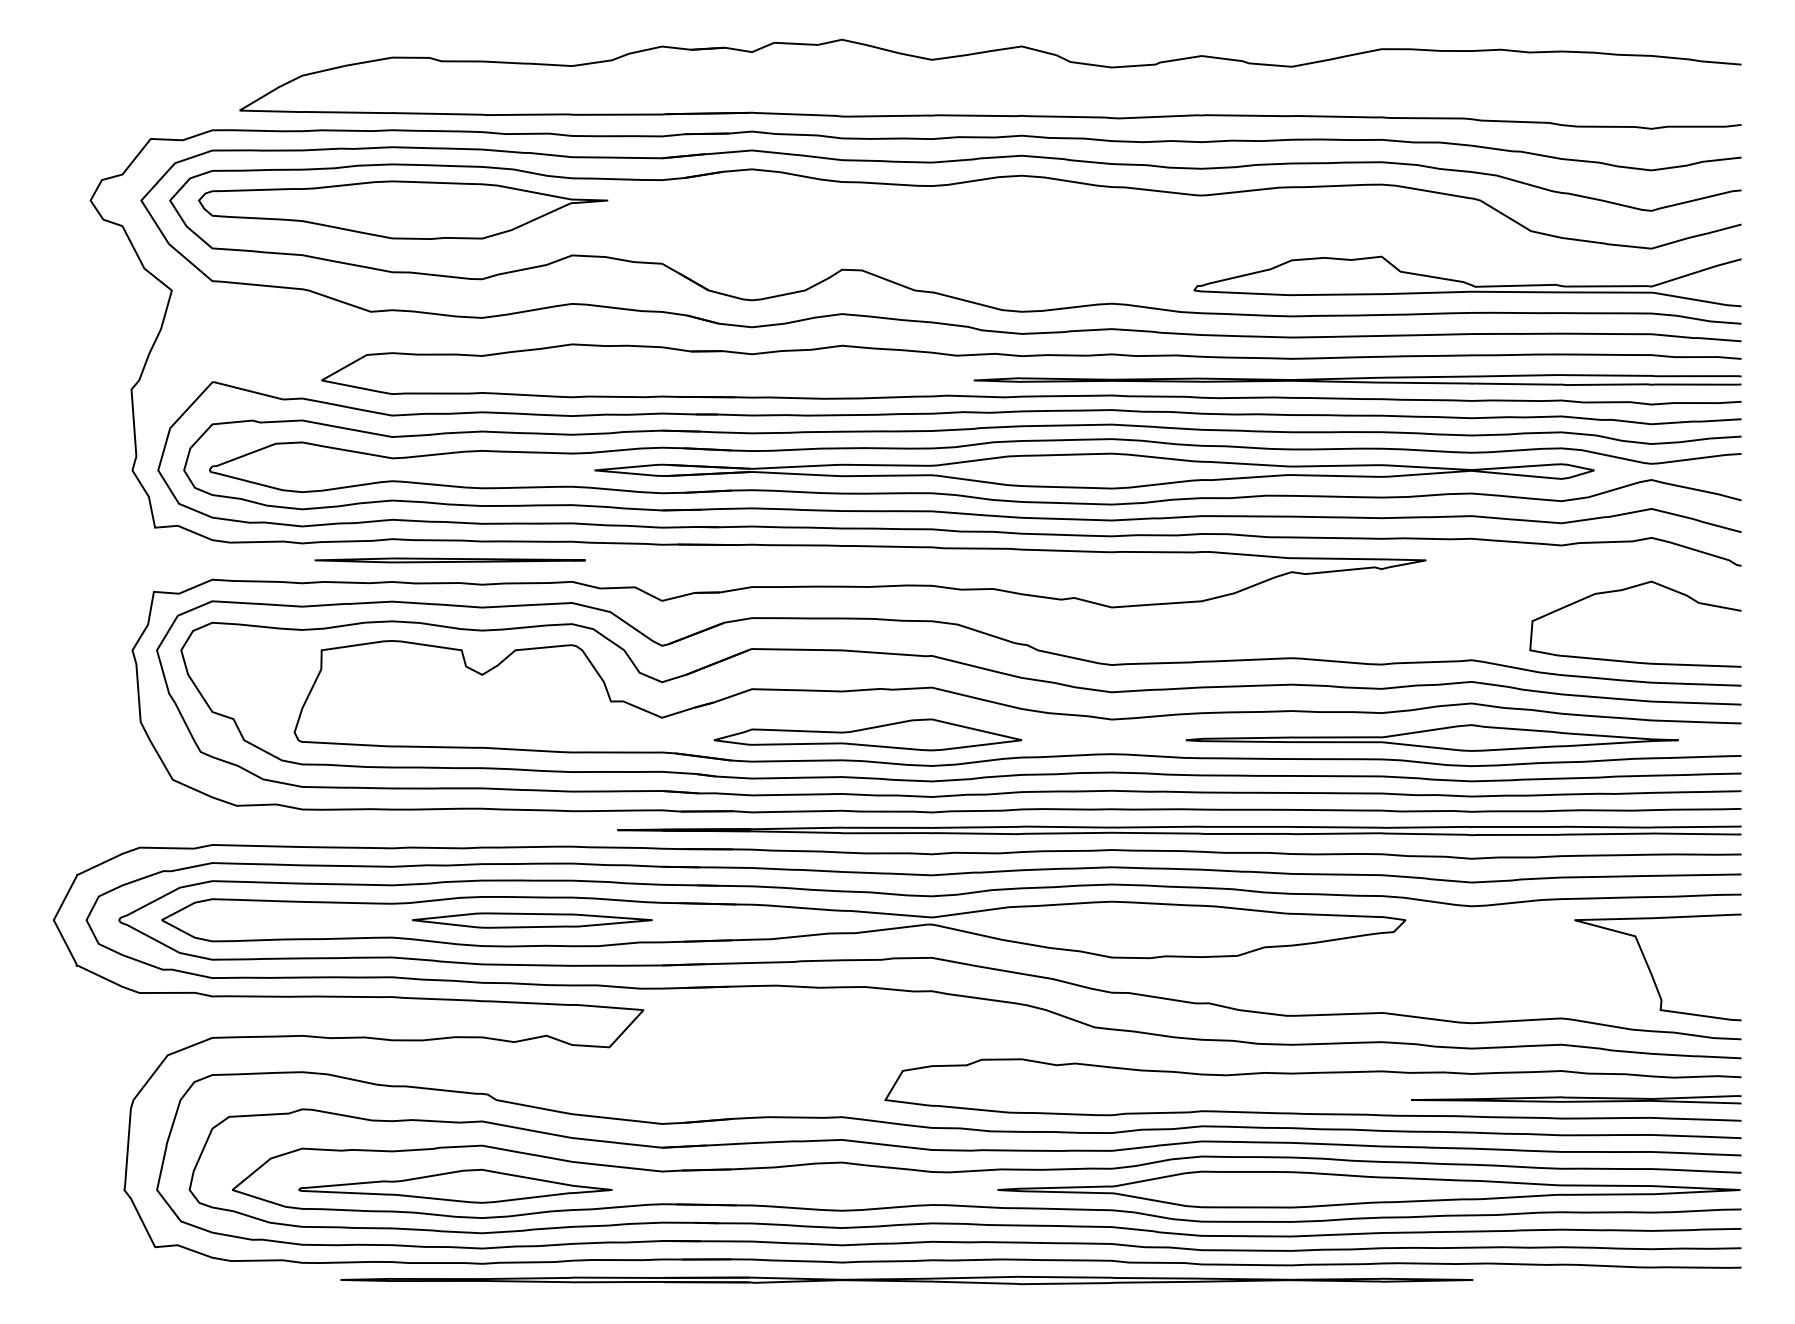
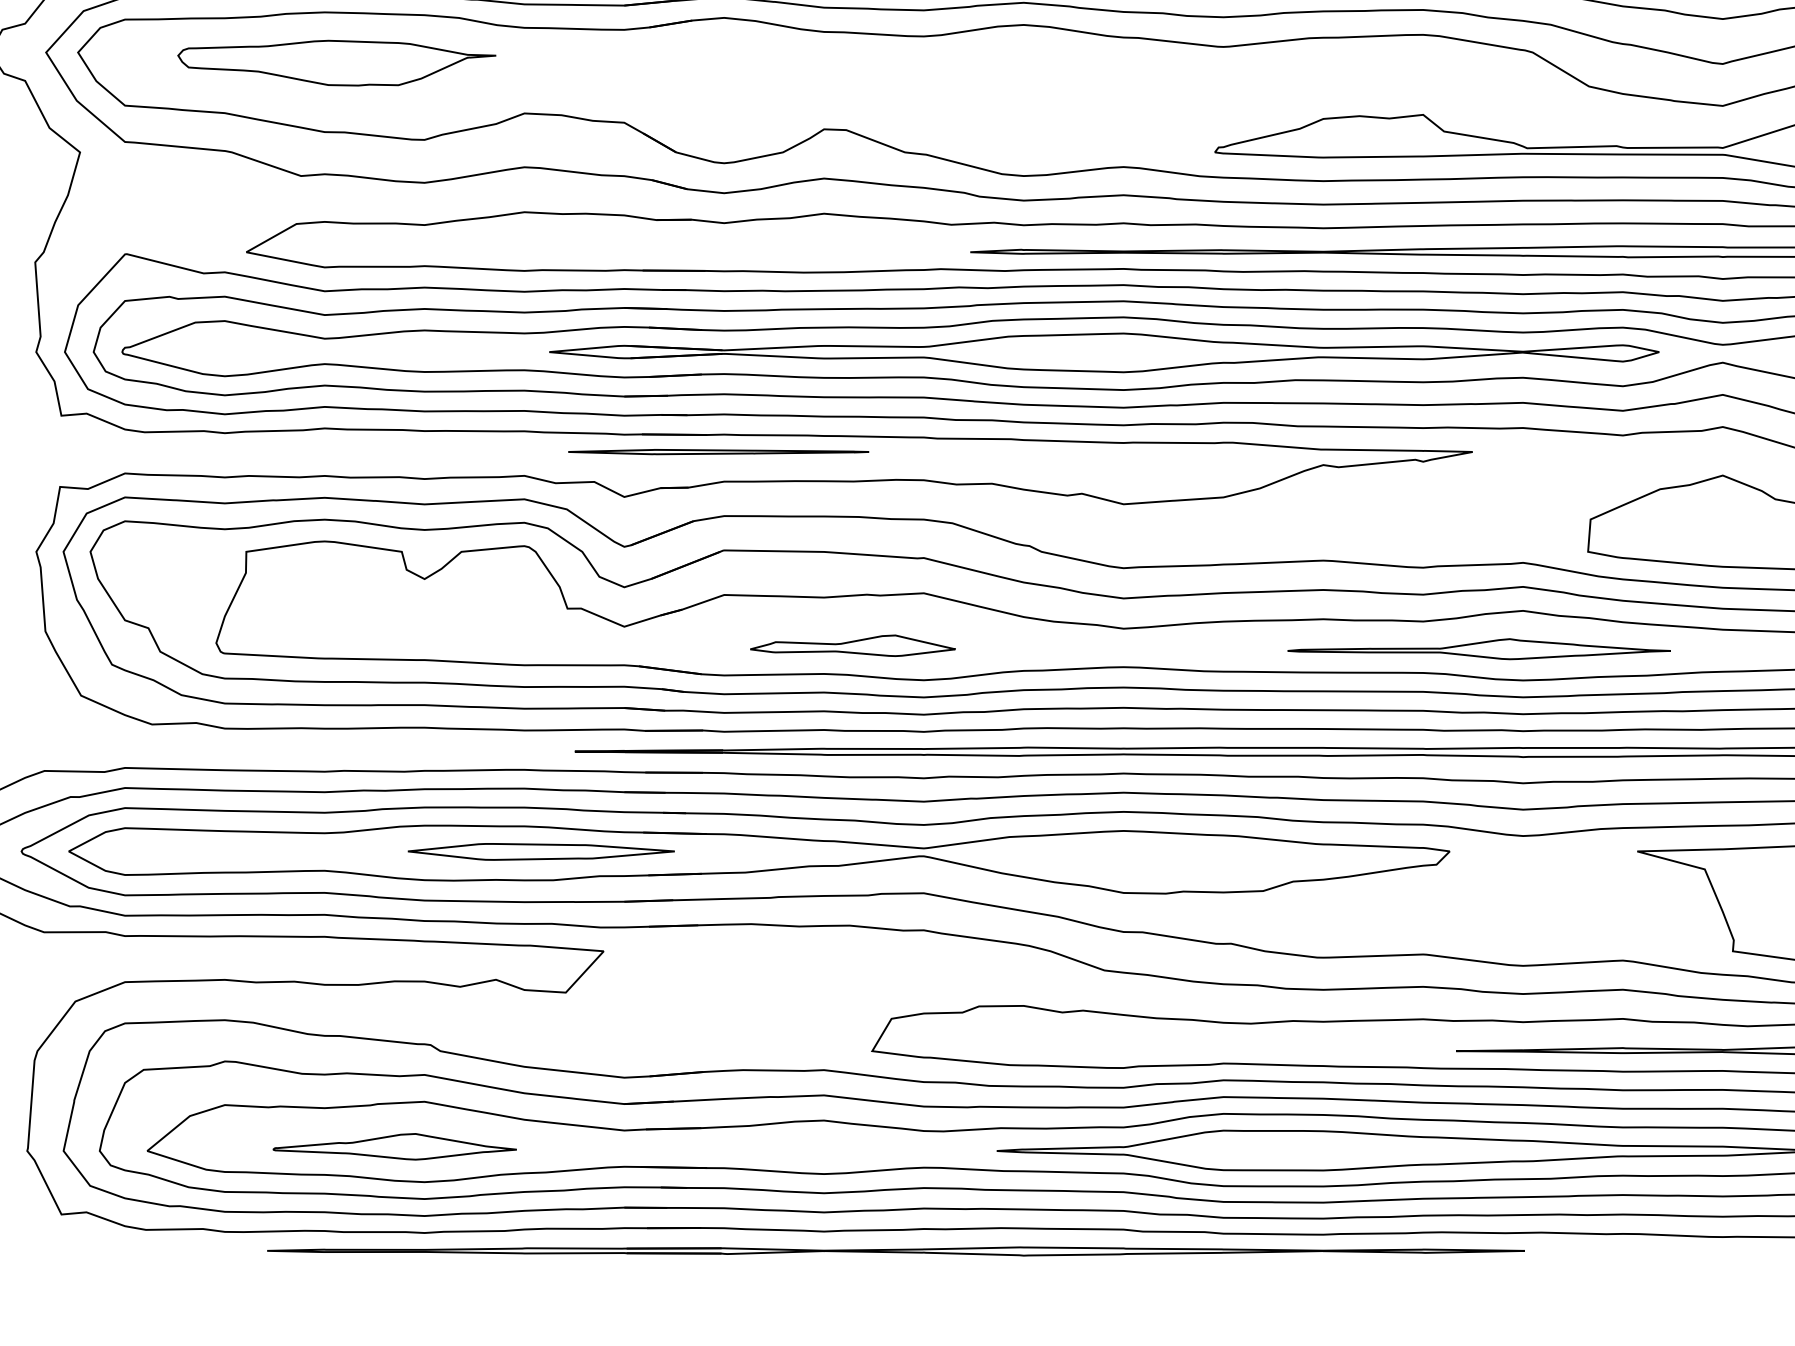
part: (403, 209) -> (337, 62), size x0.7
part: (449, 560) -> (718, 452), moved
part: (867, 734) -> (852, 645), size x0.6
part: (1431, 737) -> (1478, 648), size x0.7
part: (532, 920) -> (541, 851), moved
part: (455, 1185) -> (394, 1146), size x0.7

